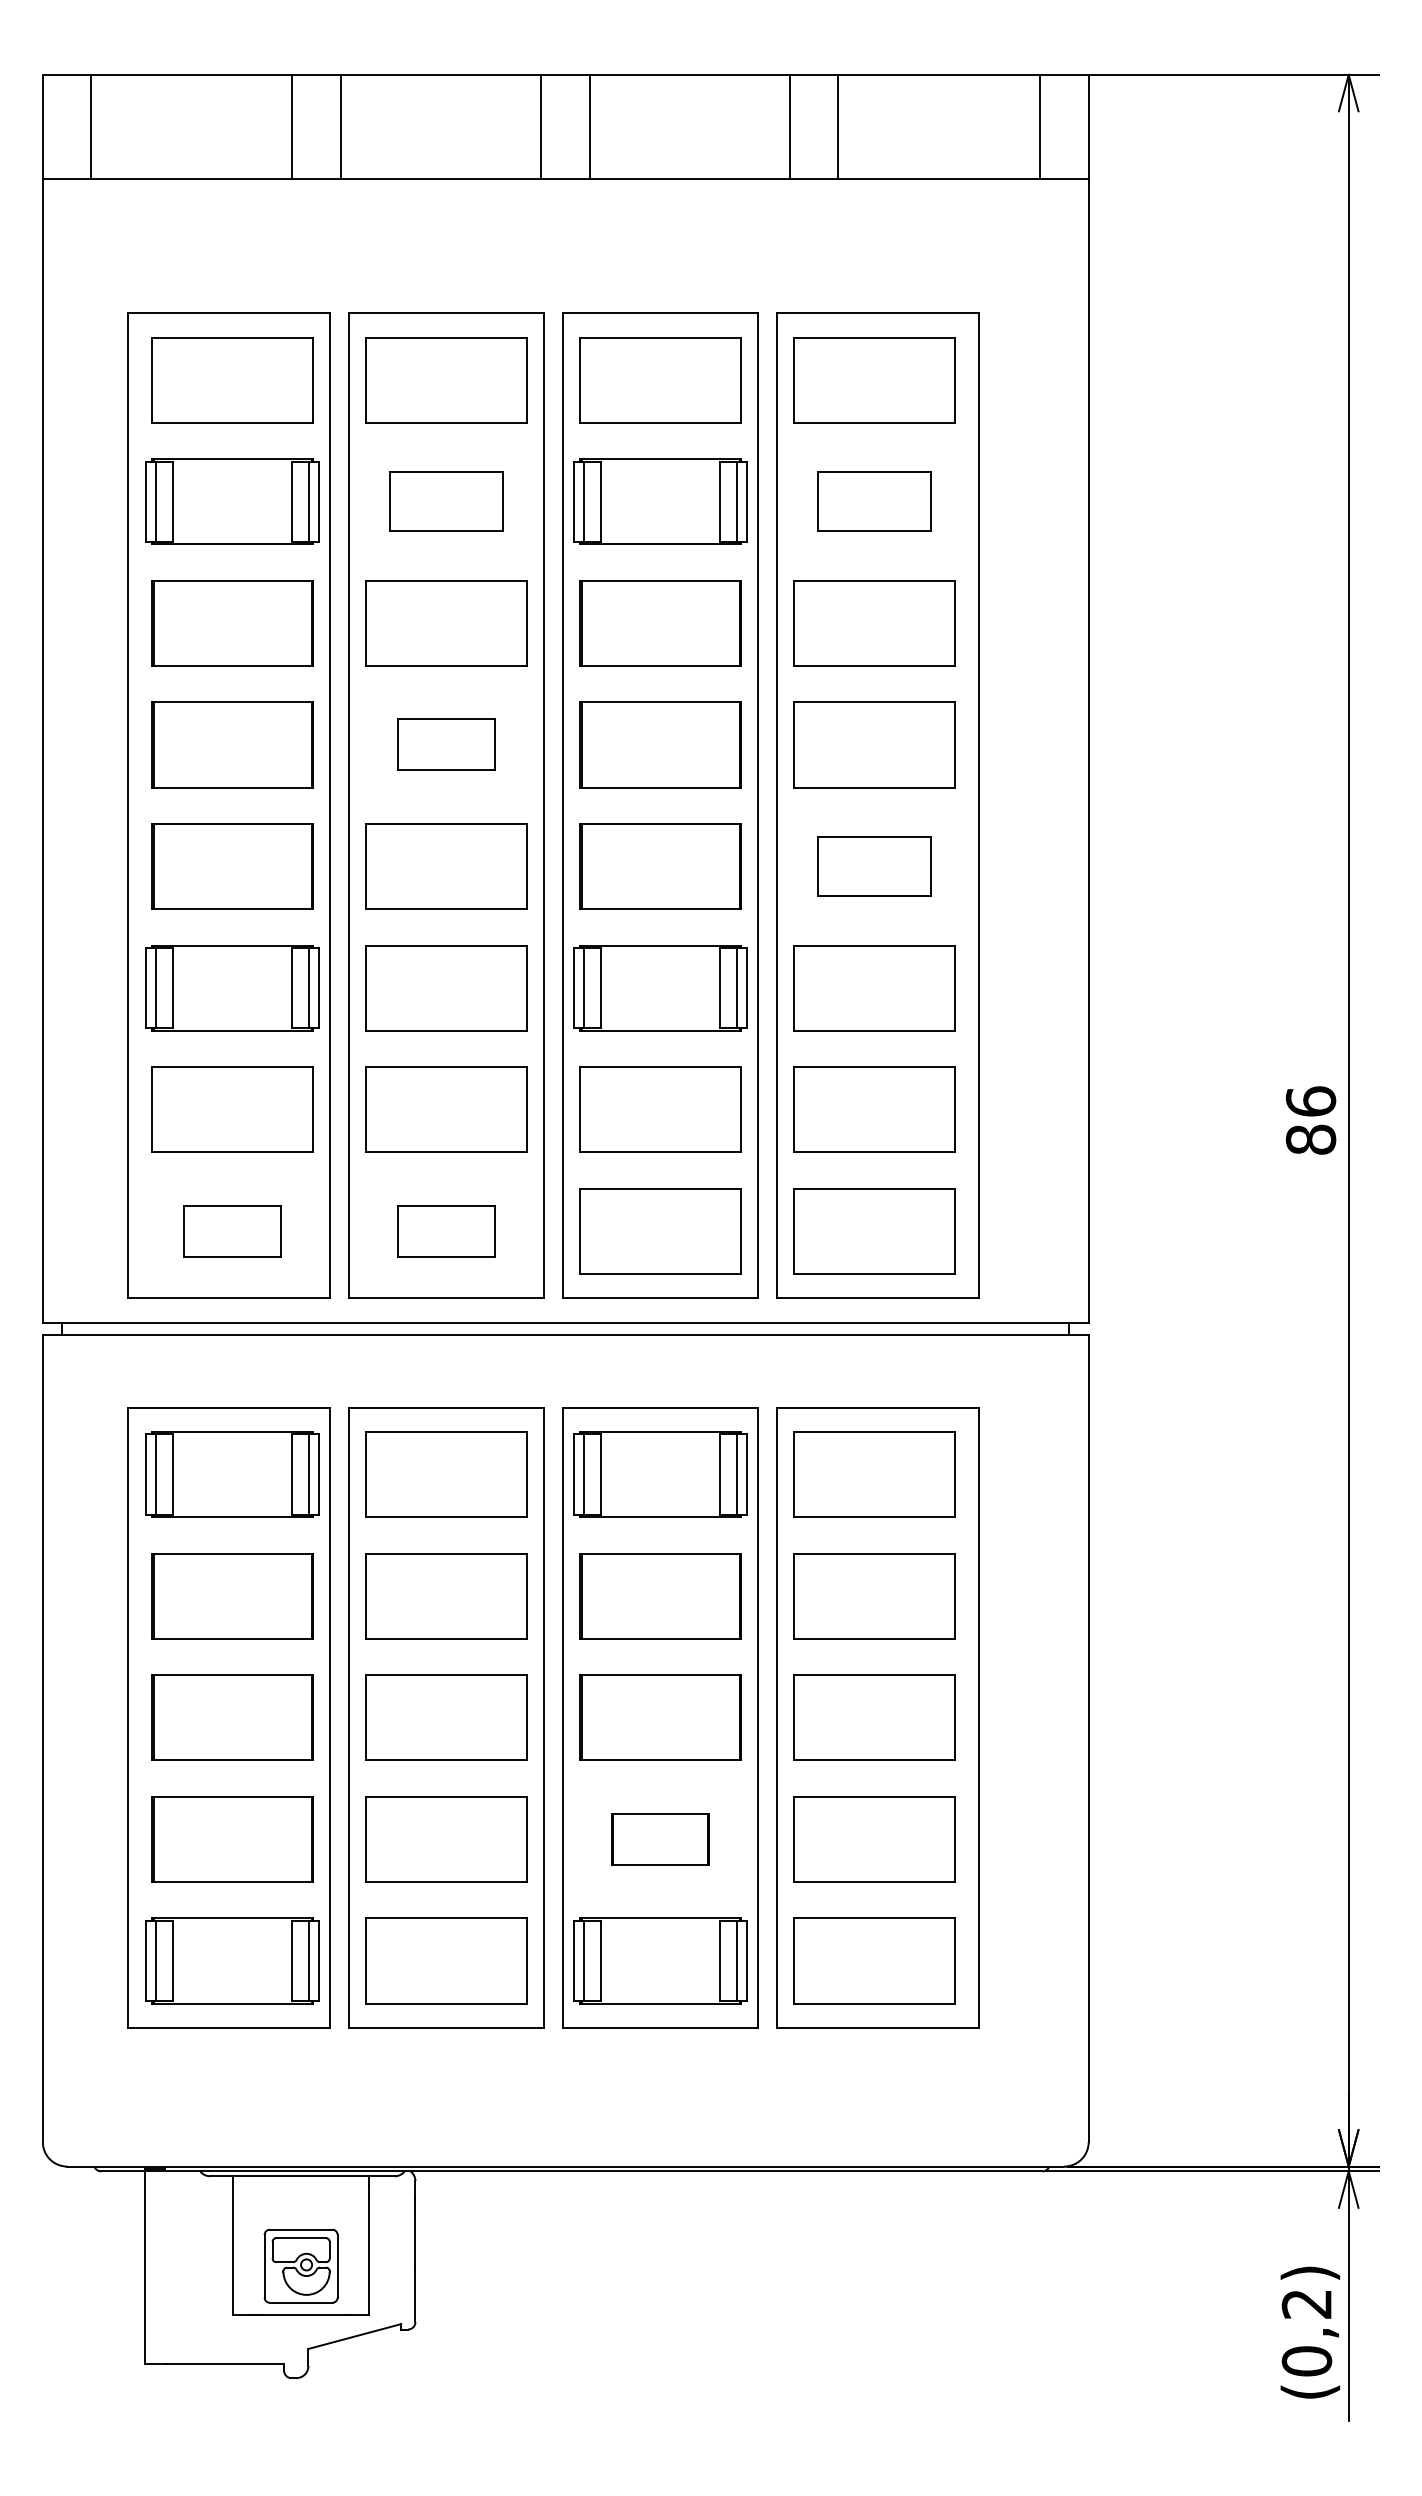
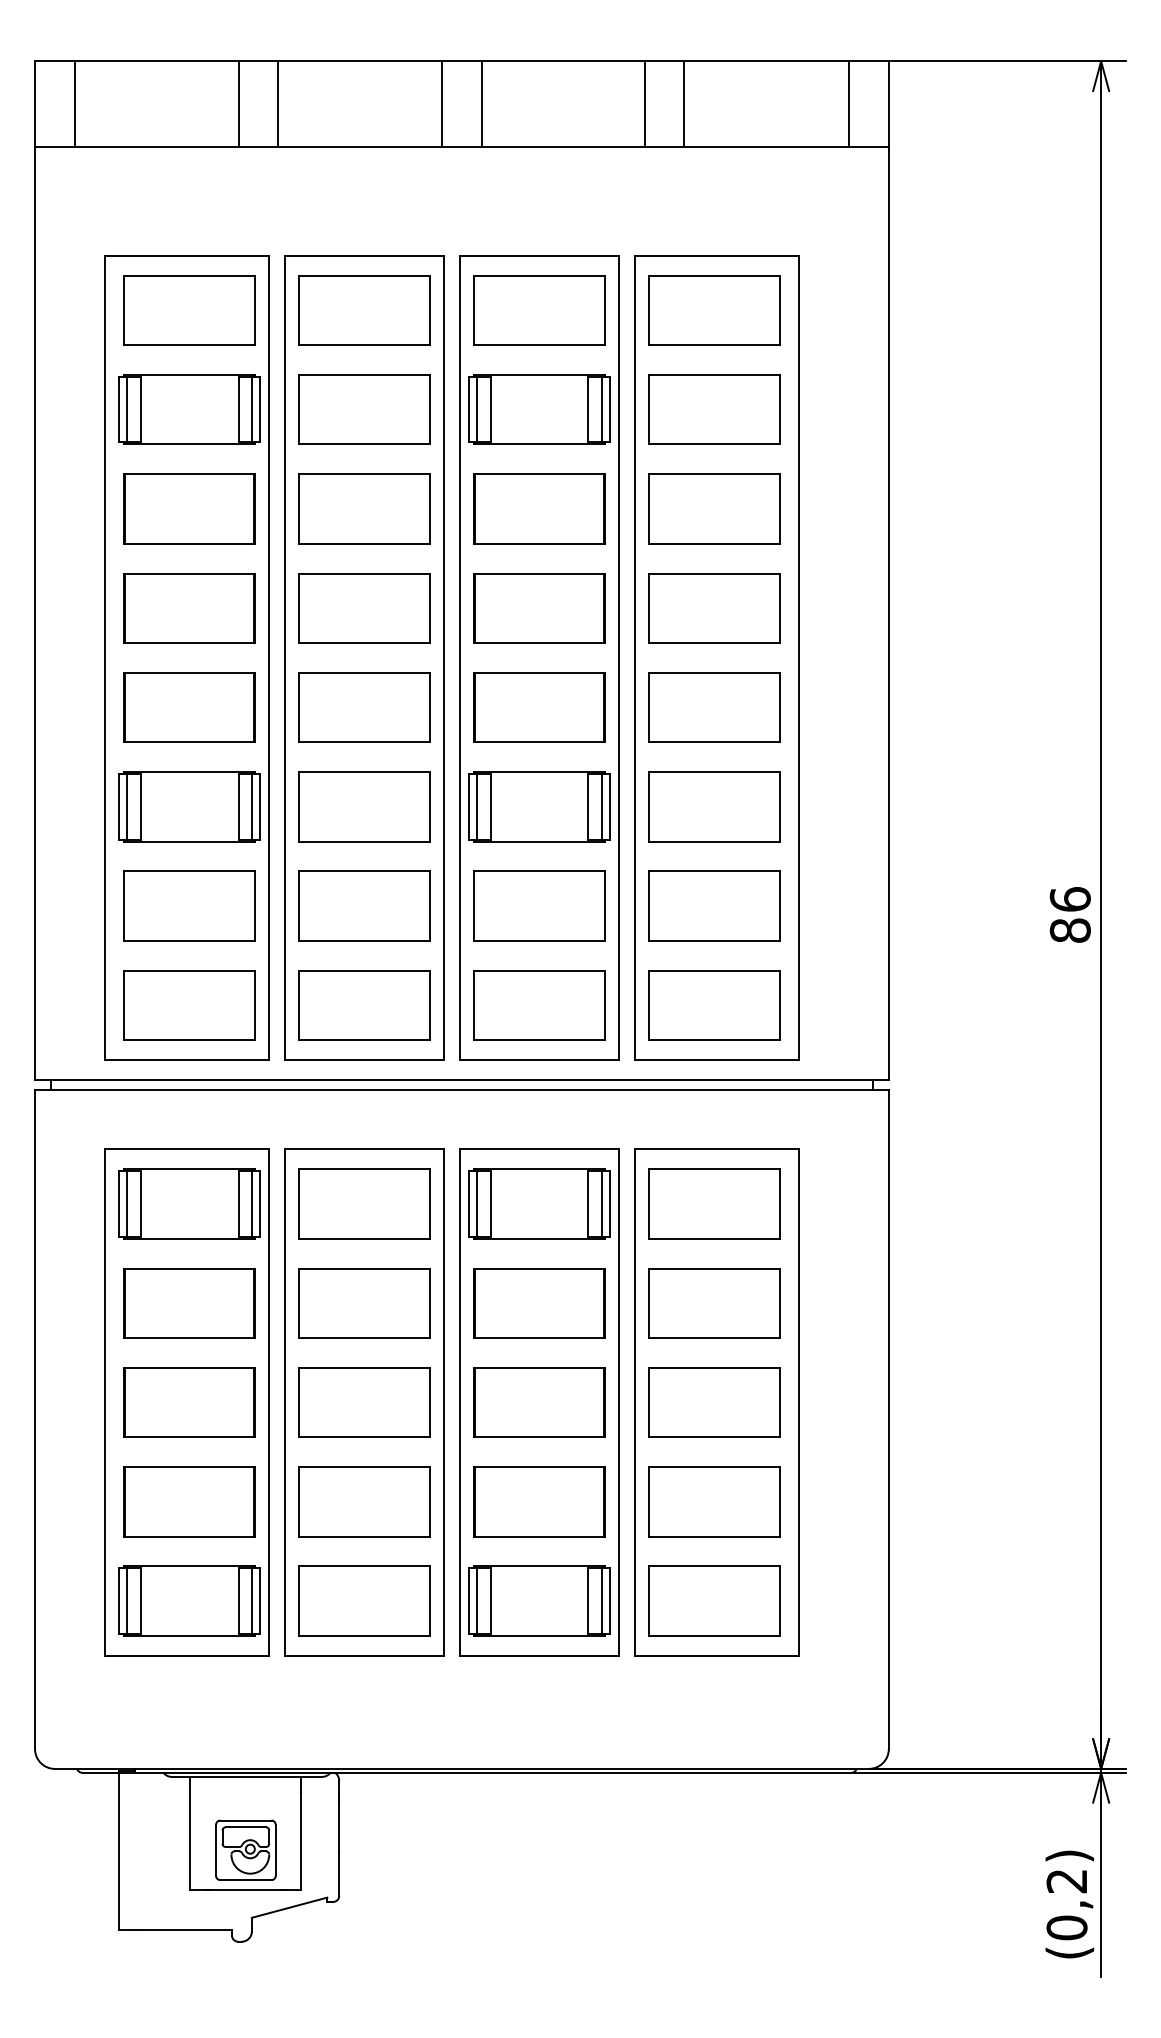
part: (446, 501) -> (364, 409), size x1.43
part: (874, 501) -> (713, 409), size x1.43
part: (446, 744) -> (364, 607), size x1.67
part: (874, 866) -> (713, 707), size x1.43
part: (232, 1231) -> (189, 1005), size x1.67
part: (446, 1231) -> (364, 1005), size x1.67
part: (660, 1839) -> (539, 1501), size x1.67

